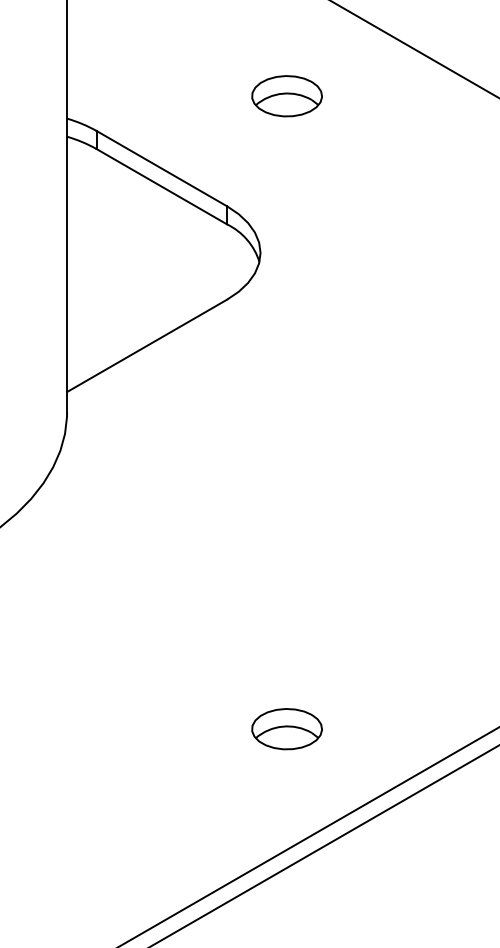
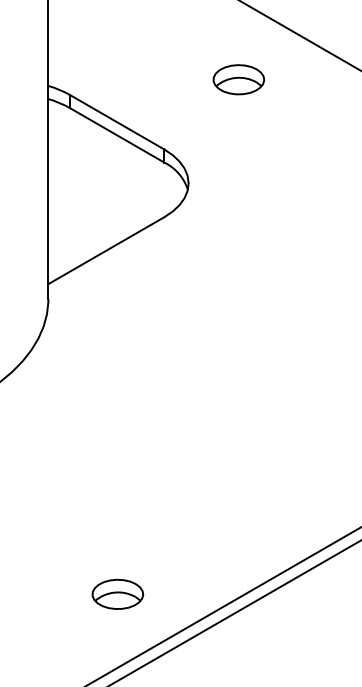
part: (286, 95) -> (238, 79), moved
part: (286, 727) -> (117, 593), moved

